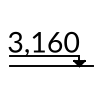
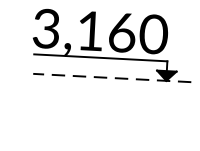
line: (50, 66) -> (110, 78), solid -> dashed

